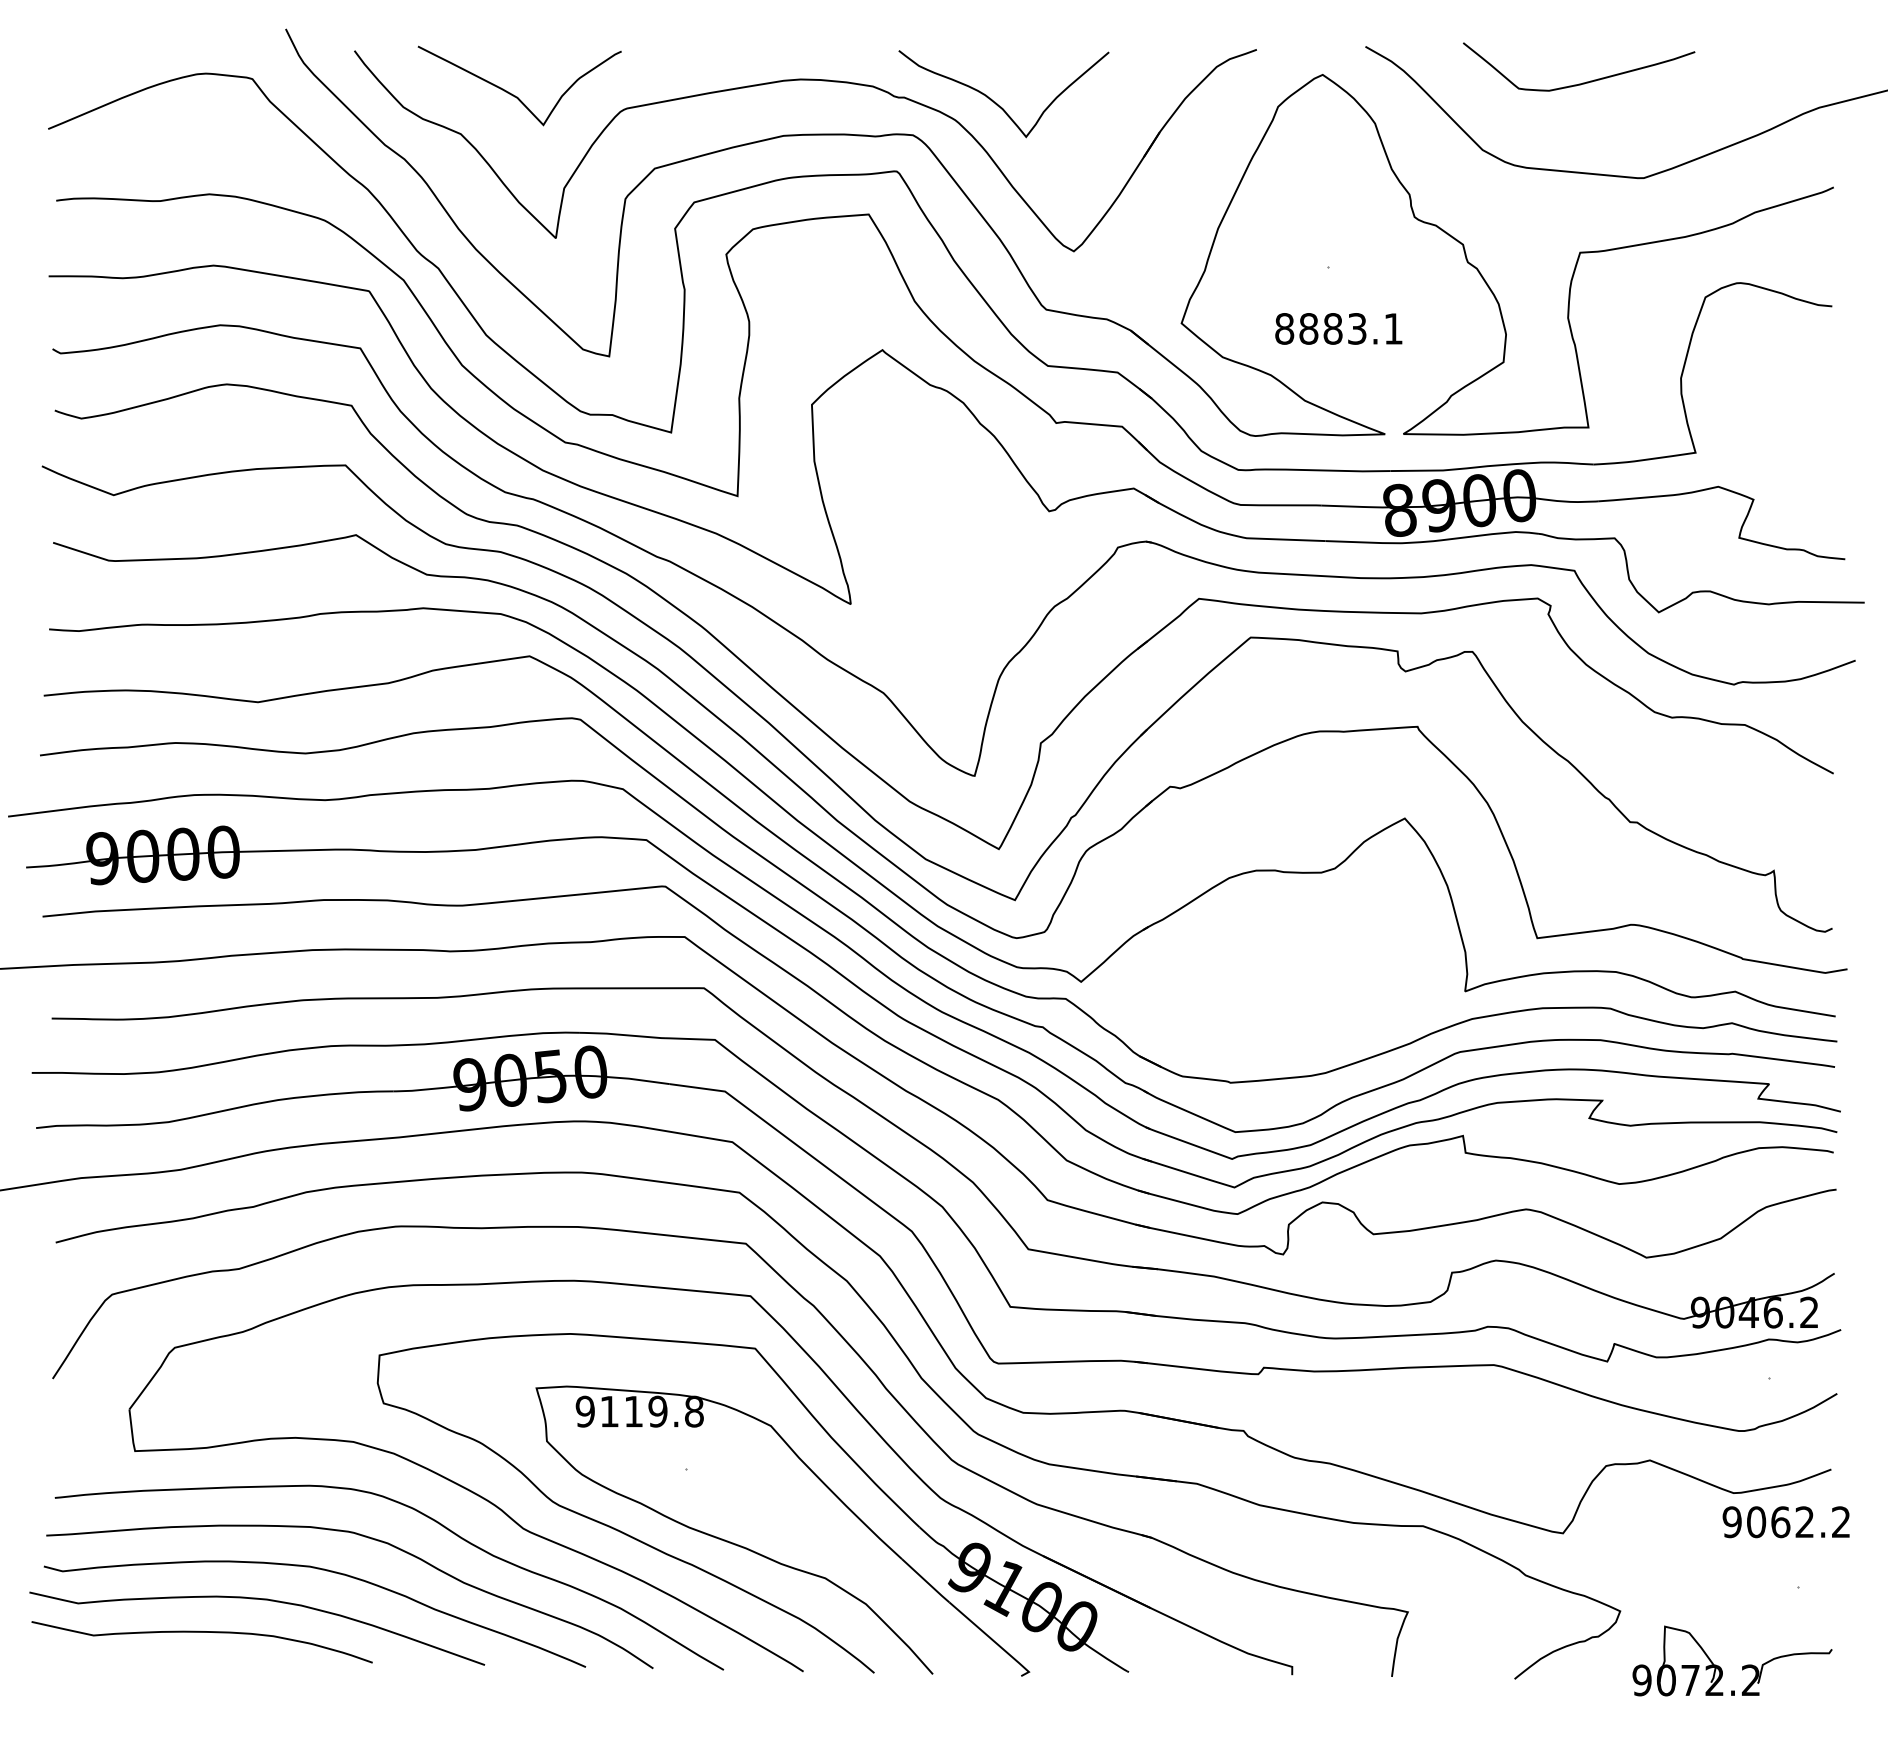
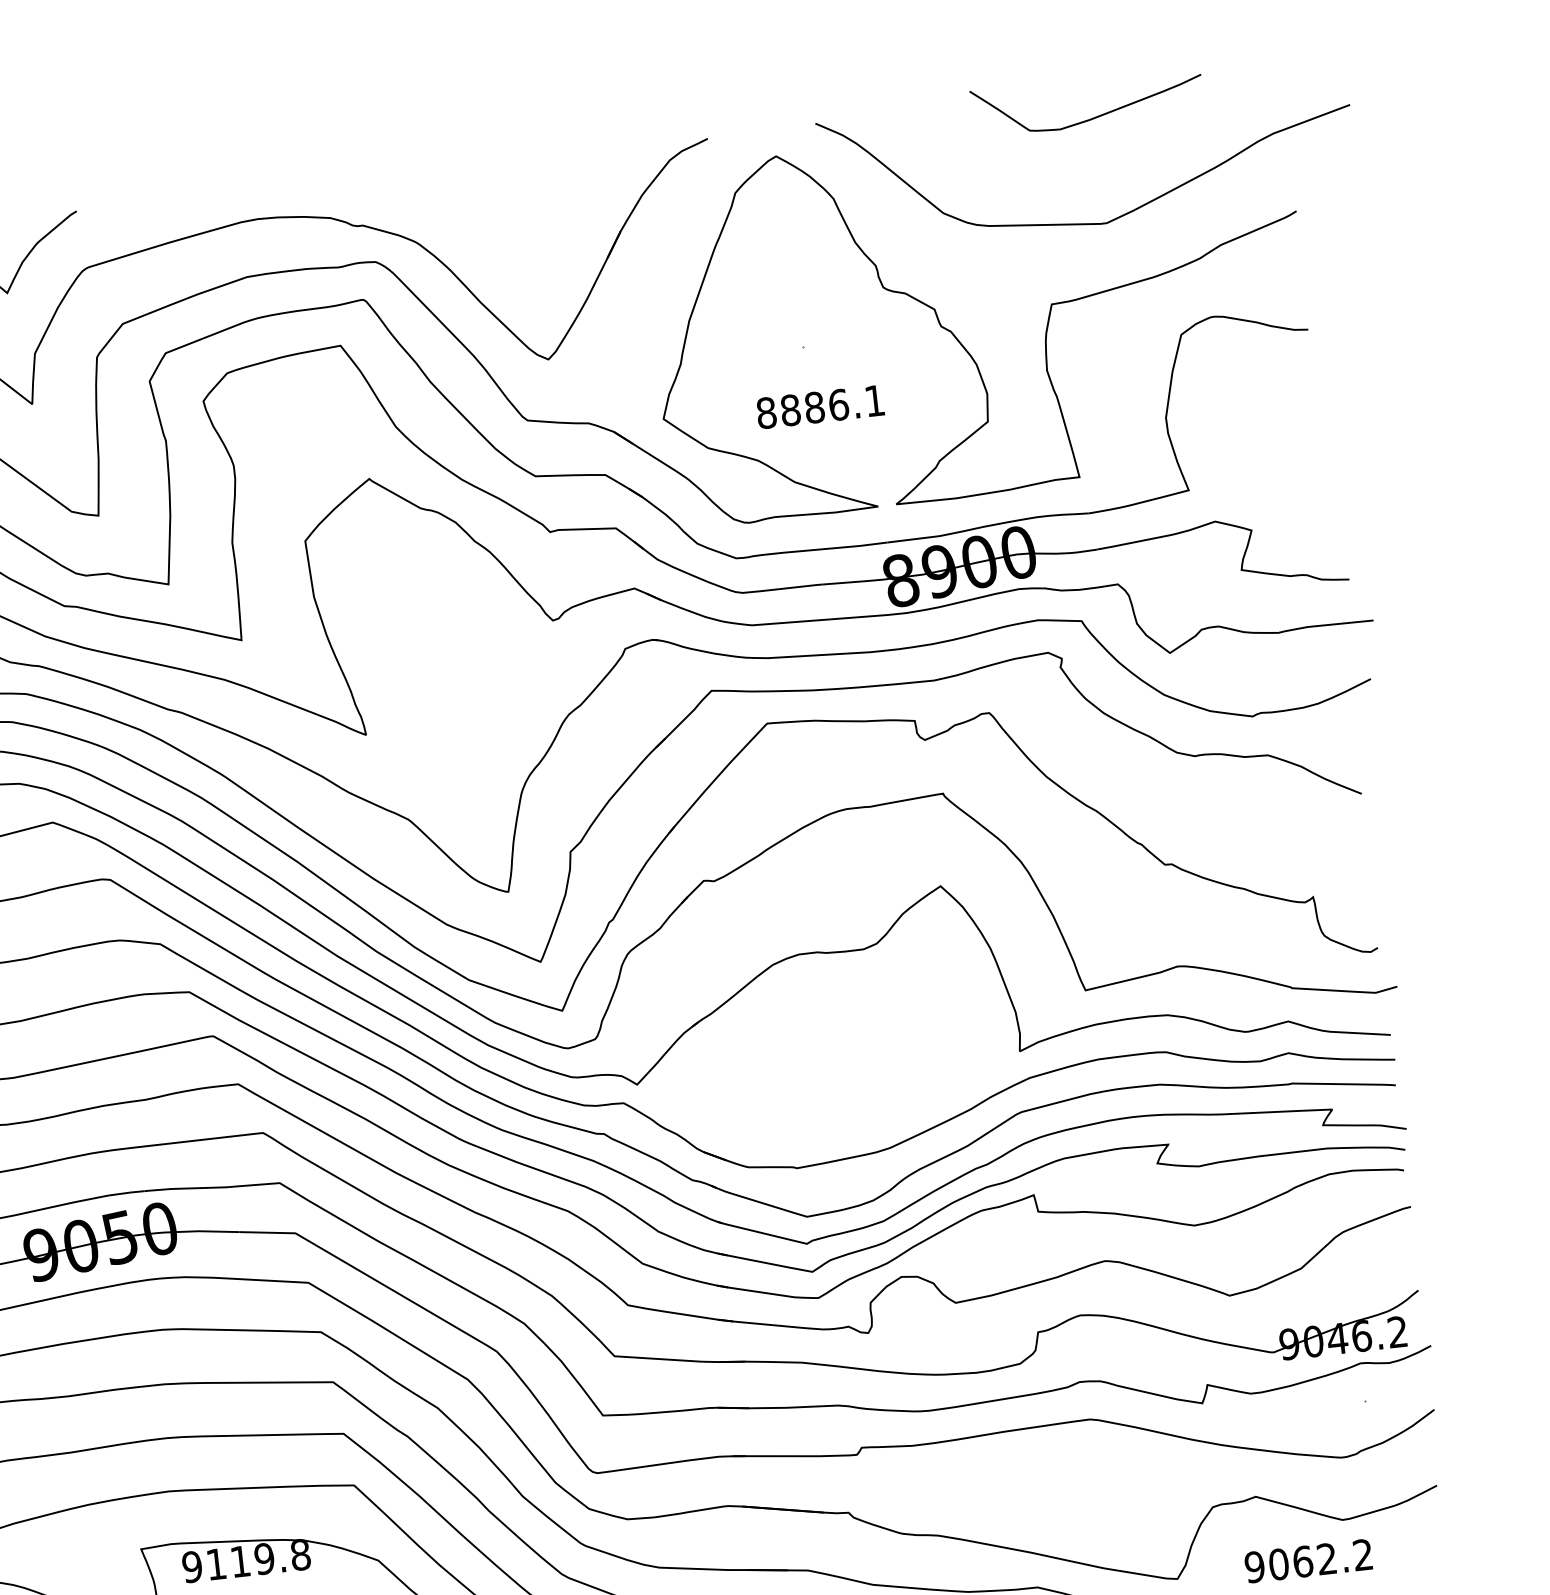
curve: (1582, 82) -> (1092, 117), moved
curve: (996, 102) -> (454, 220), removed
text: (1357, 328) -> (838, 404), 8883.1 -> 8886.1
text: (1785, 1522) -> (1307, 1561), moved

